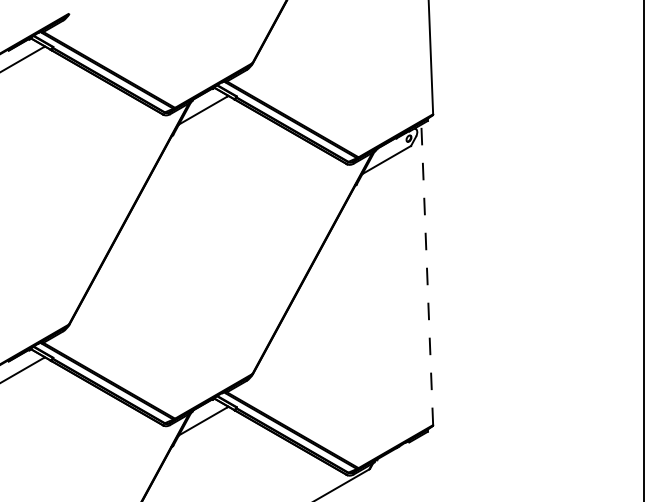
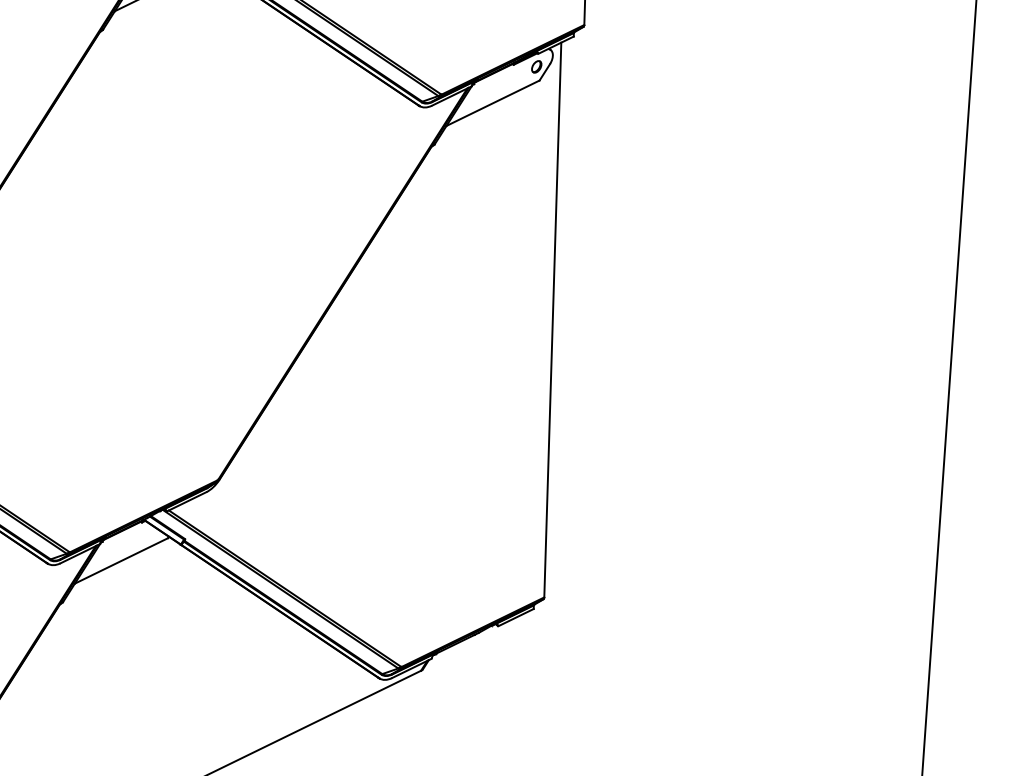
line: (427, 274) -> (553, 319), dashed -> solid

